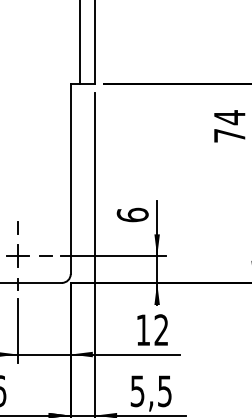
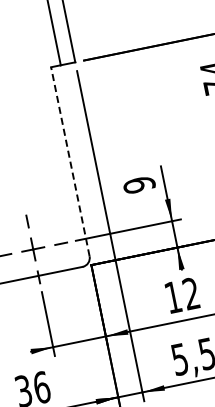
line: (70, 179) -> (70, 162), solid -> dashed
text: (132, 214) -> (139, 184), 6 -> 9

